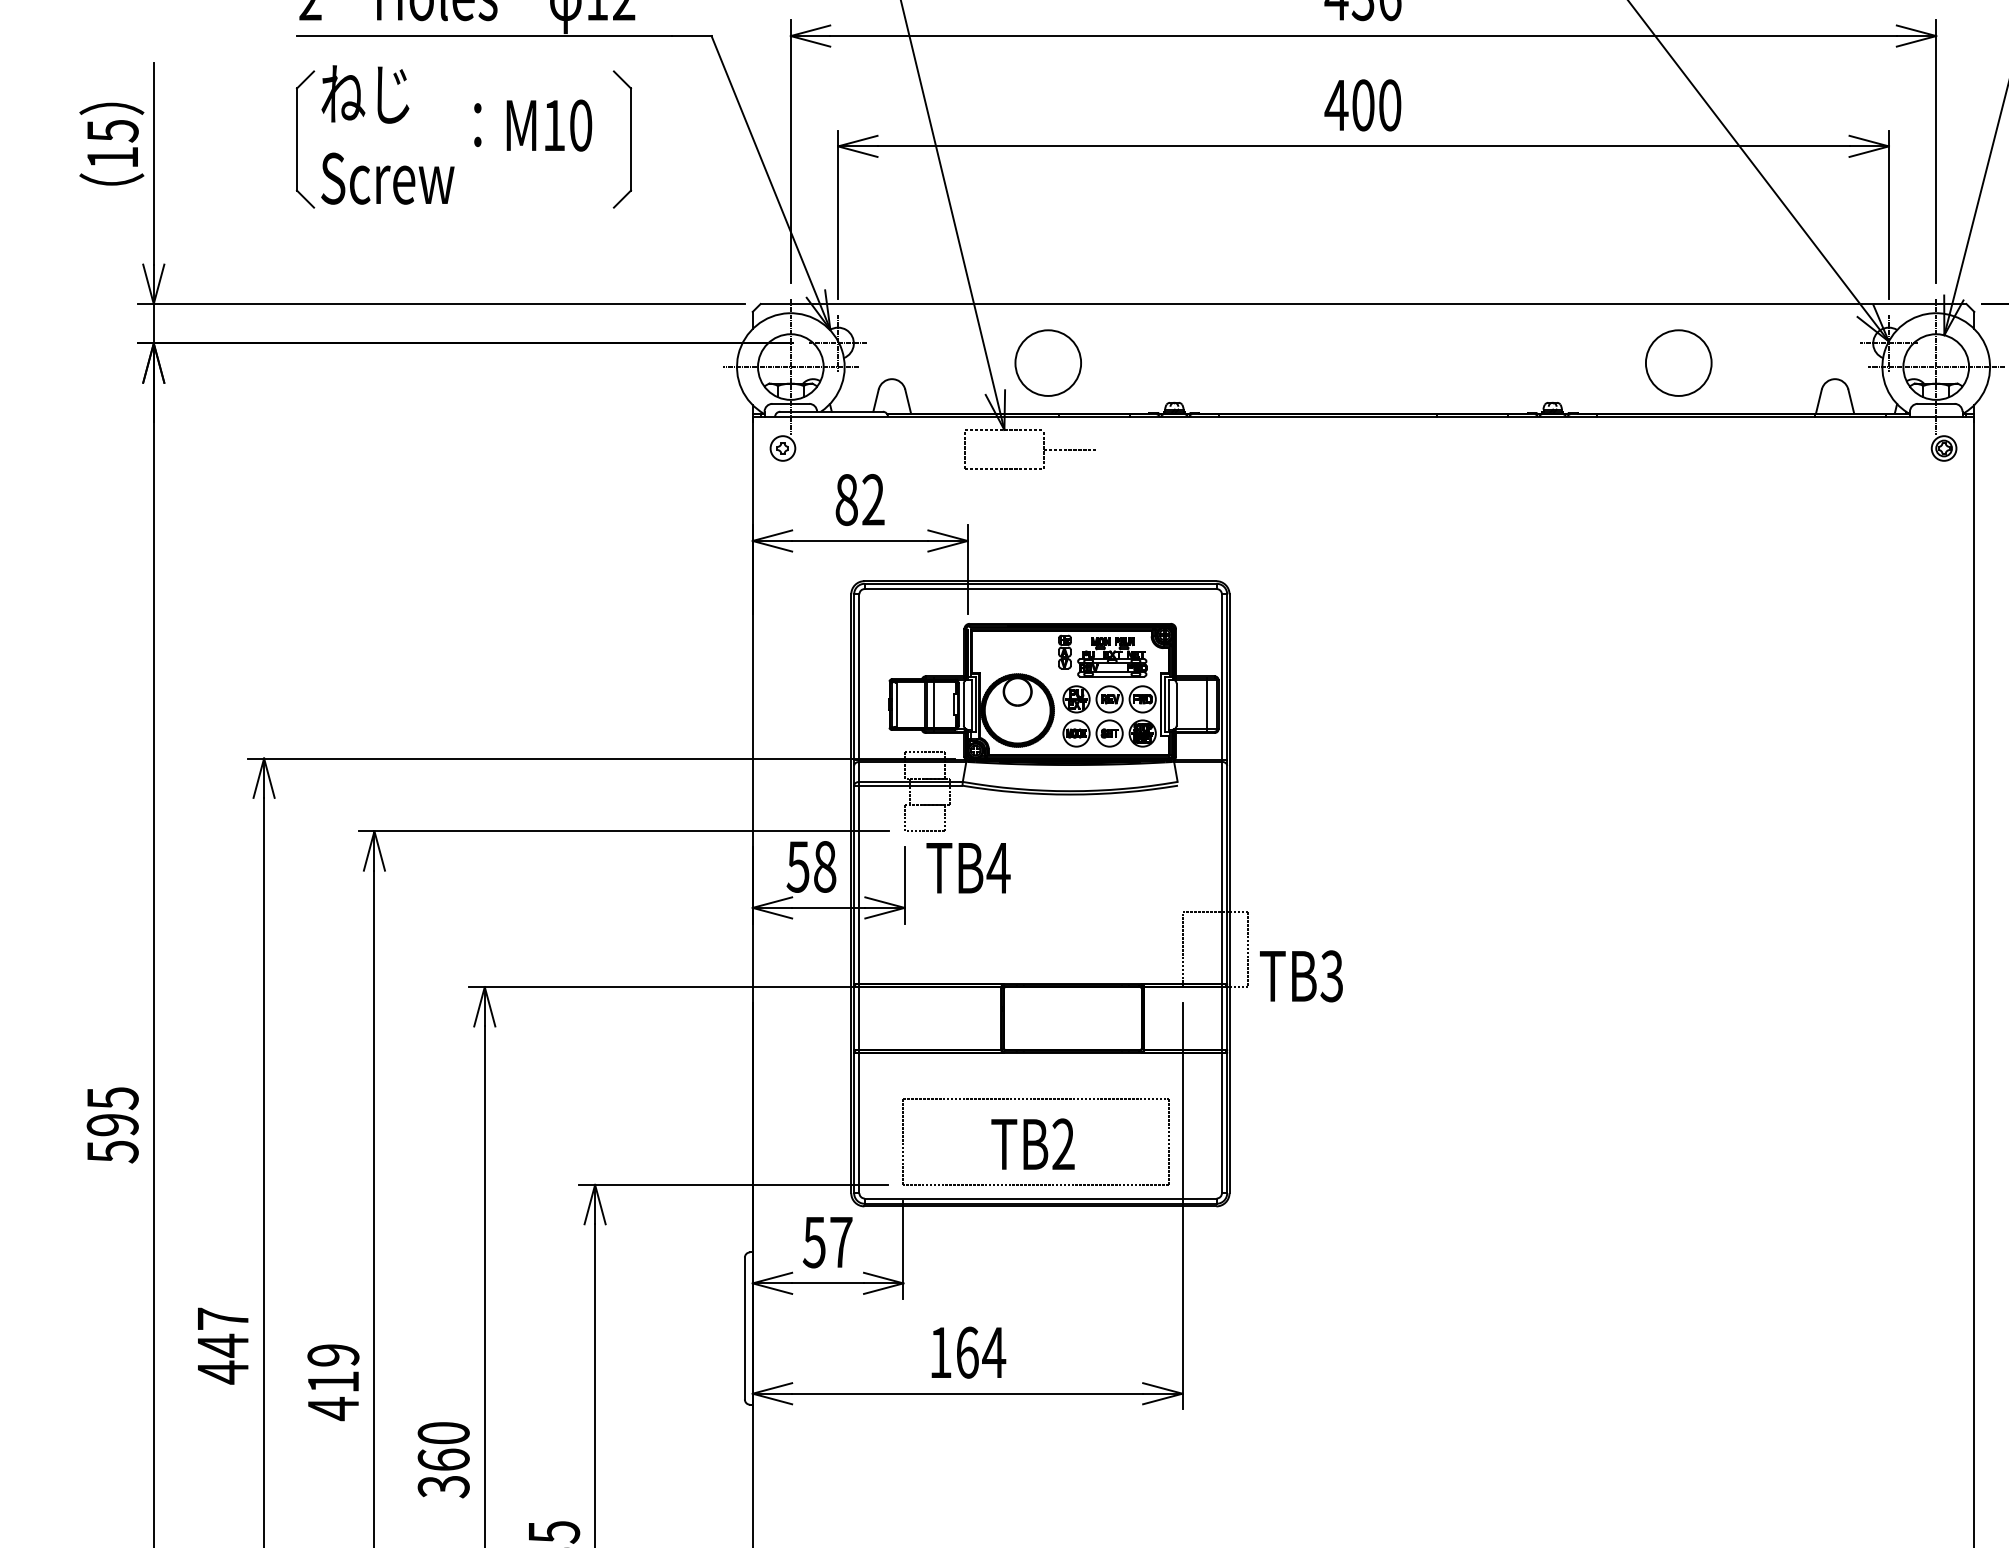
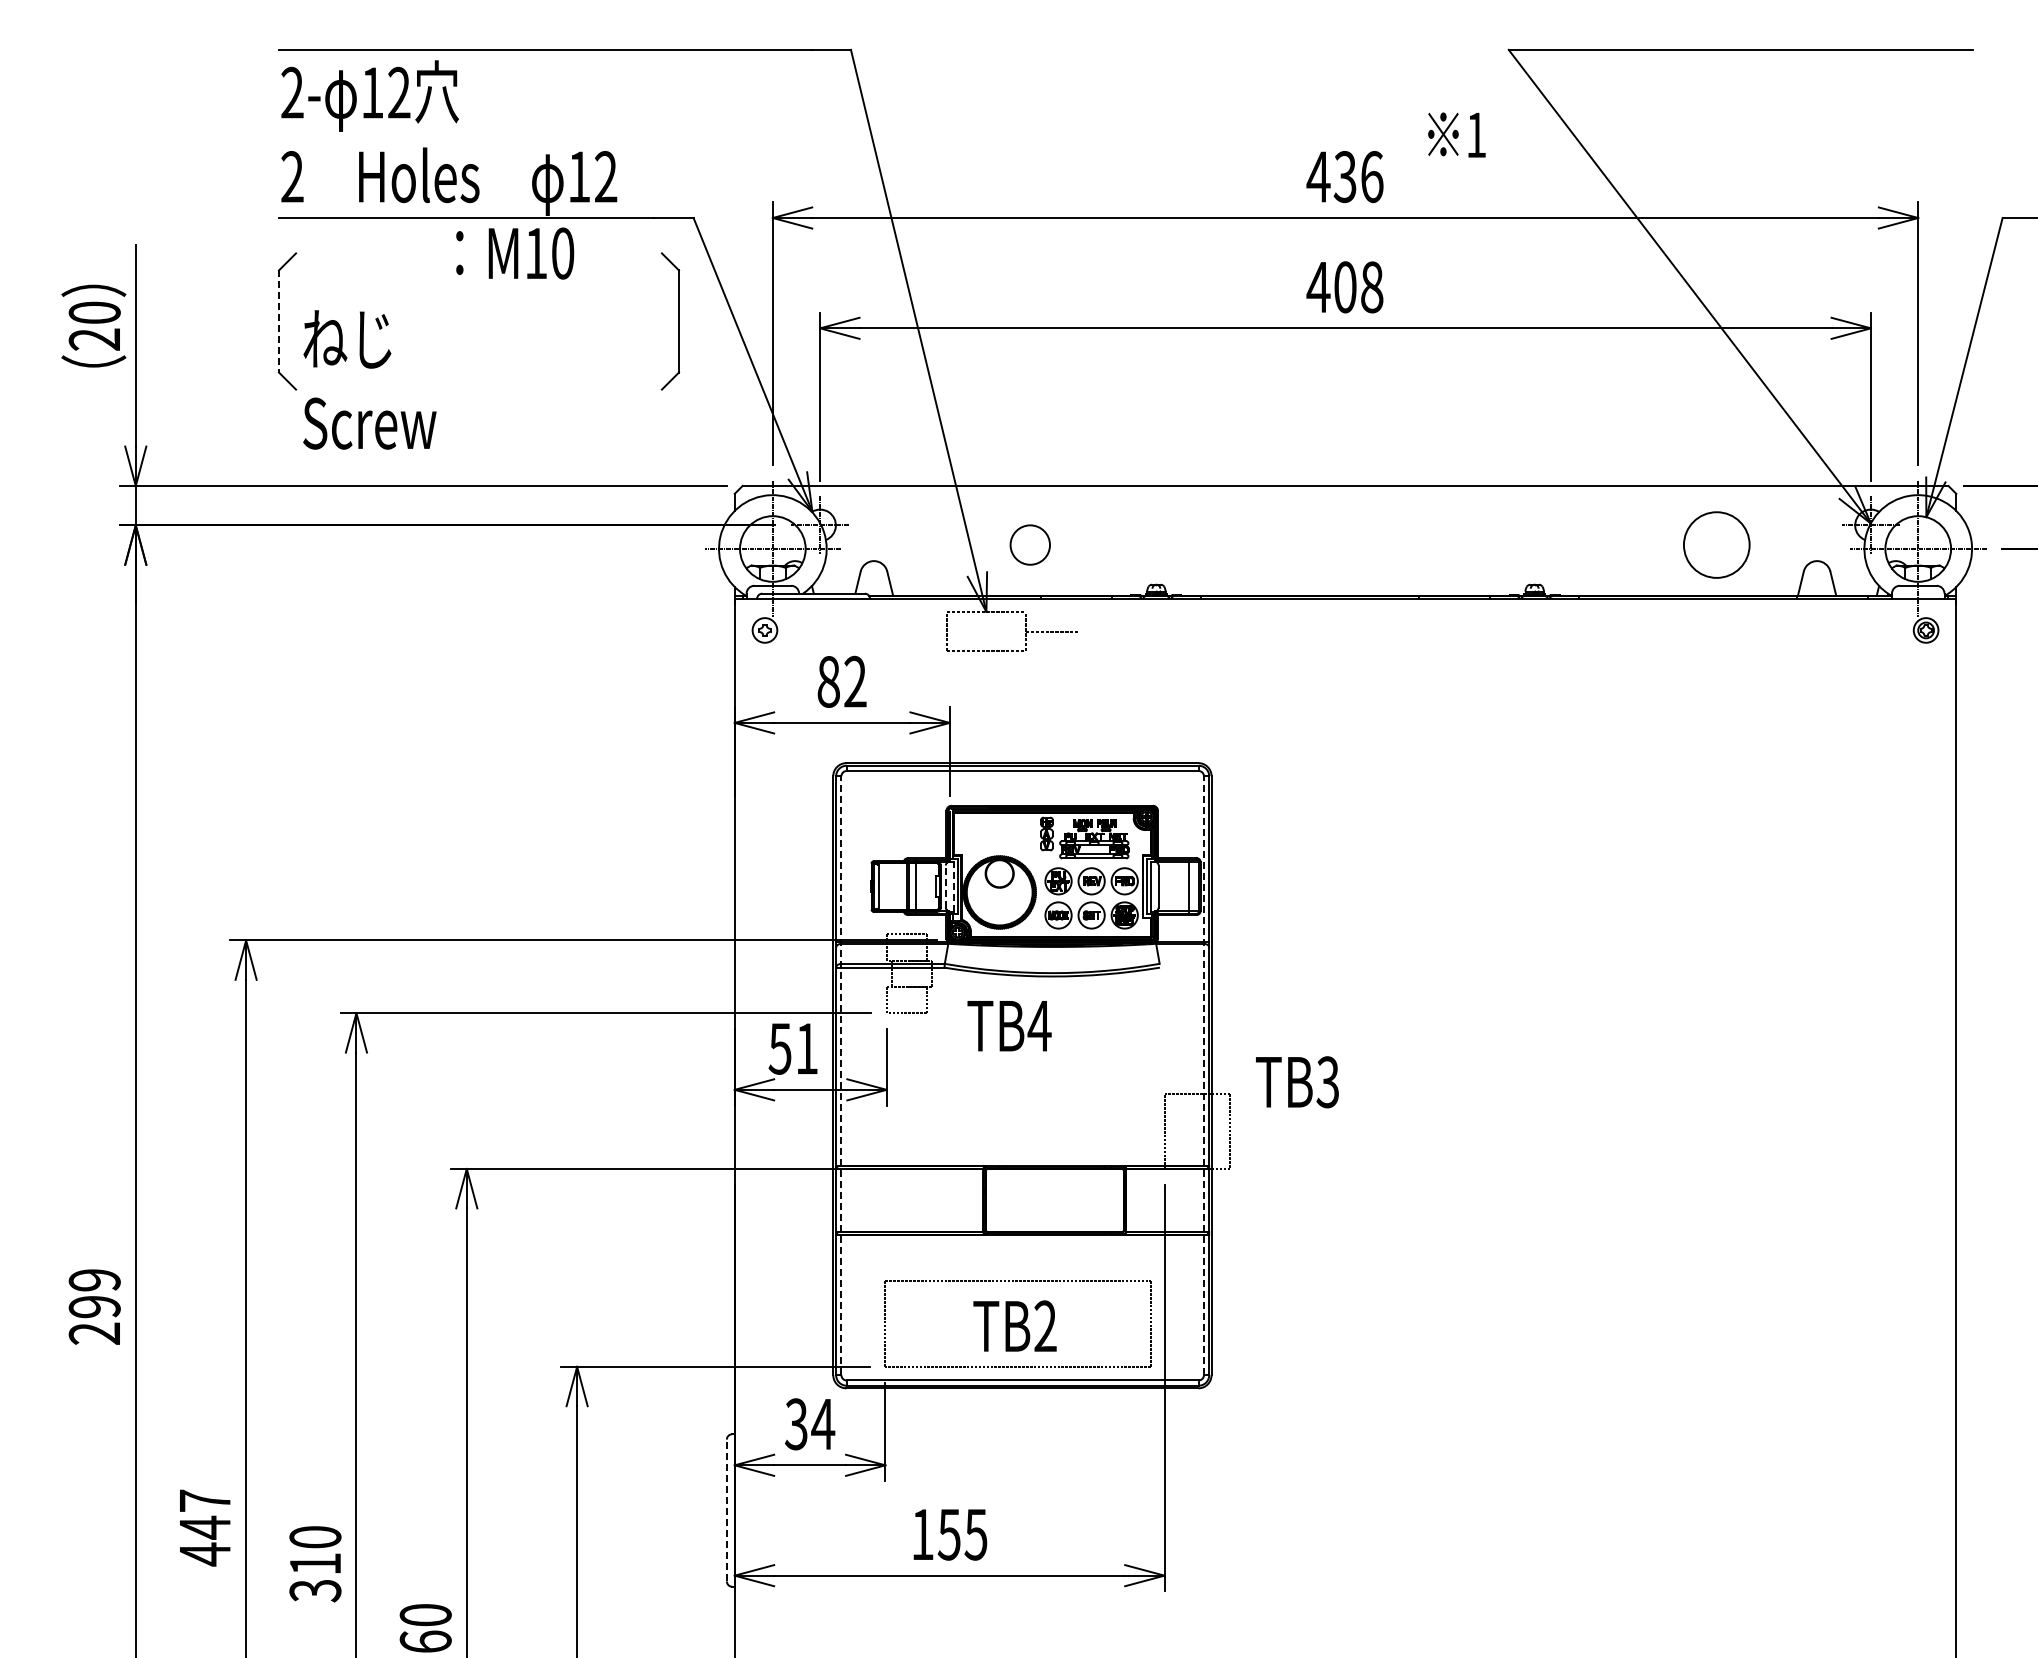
text: (1390, 105) -> (1372, 287), 400 -> 408
text: (533, 125) -> (515, 253), moved
text: (387, 134) -> (369, 379), moved
line: (297, 139) -> (279, 321), solid -> dashed
part: (630, 139) -> (678, 321), moved
text: (112, 143) -> (94, 325), 15 -> 20
circle: (1048, 362) -> (1030, 544), size x0.6
circle: (1678, 362) -> (1716, 544), moved
line: (963, 704) -> (945, 886), solid -> dashed
line: (971, 704) -> (953, 886), solid -> dashed
text: (825, 866) -> (807, 1048), 58 -> 51
text: (968, 868) -> (1009, 1026), moved
line: (859, 893) -> (841, 1075), solid -> dashed
line: (1221, 893) -> (1203, 1075), solid -> dashed
text: (1301, 976) -> (1297, 1082), moved
text: (112, 1125) -> (94, 1307), 595 -> 299
text: (828, 1241) -> (810, 1423), 57 -> 34
line: (744, 1328) -> (726, 1510), solid -> dashed
text: (980, 1352) -> (962, 1534), 164 -> 155
text: (333, 1382) -> (315, 1564), 419 -> 310

